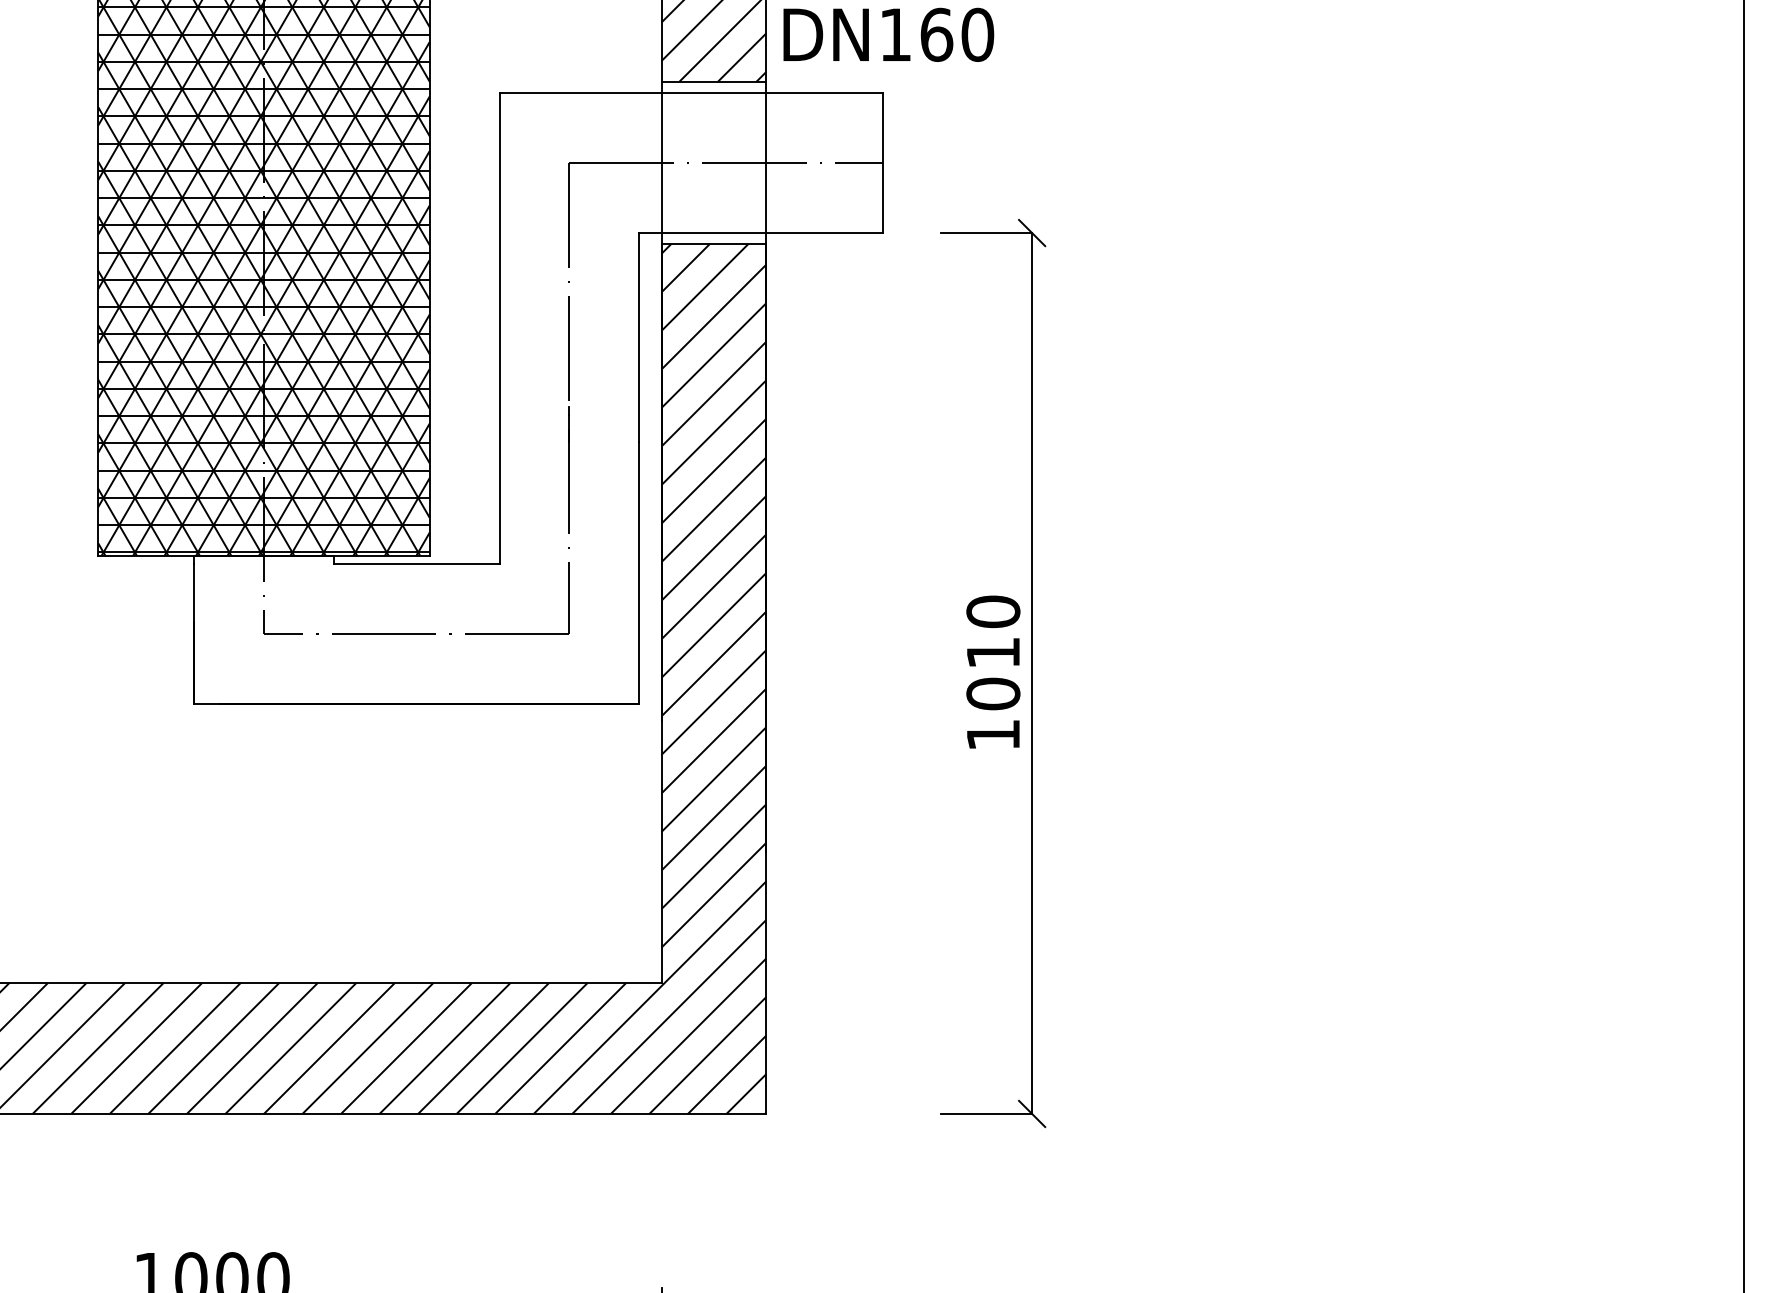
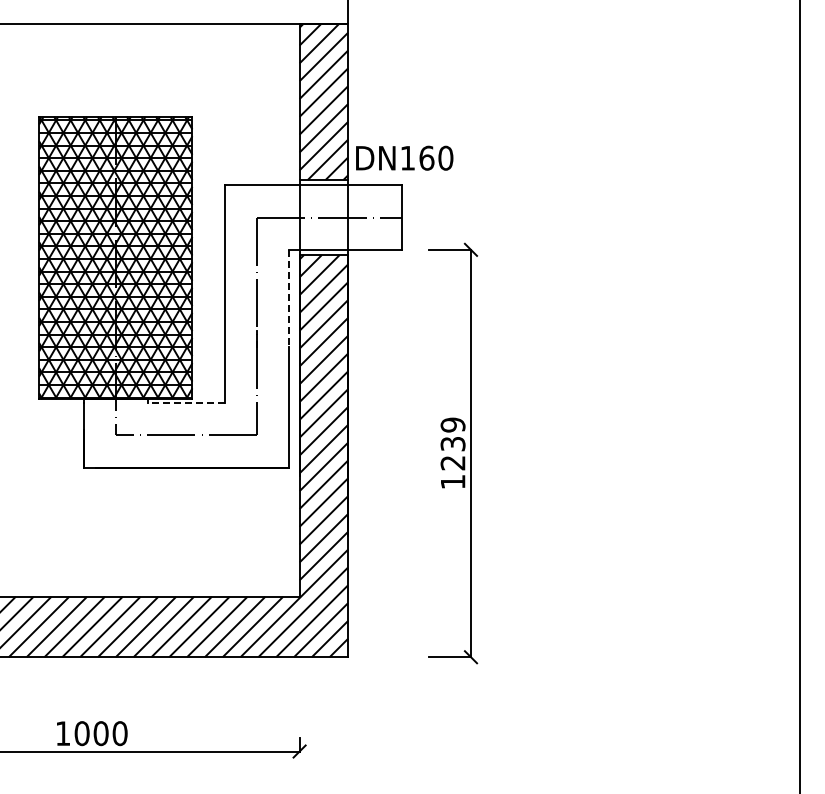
line: (639, 338) -> (289, 298), solid -> dashed
line: (414, 565) -> (185, 403), solid -> dashed
text: (992, 651) -> (452, 443), 1010 -> 1239

